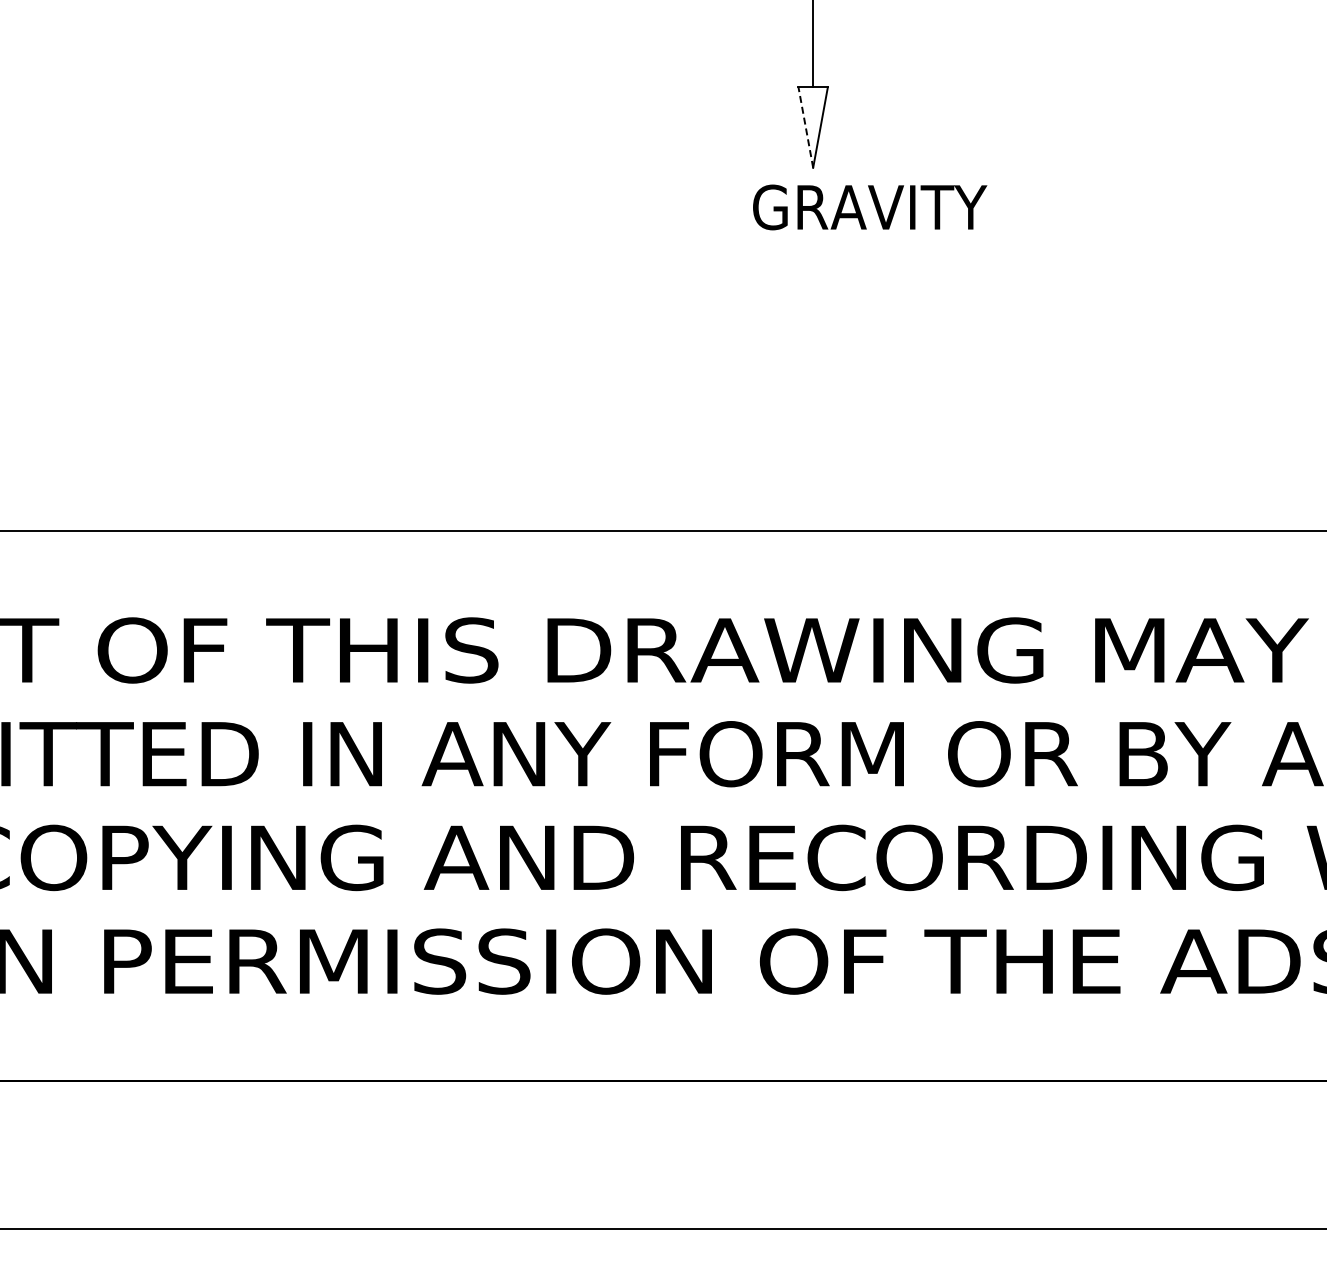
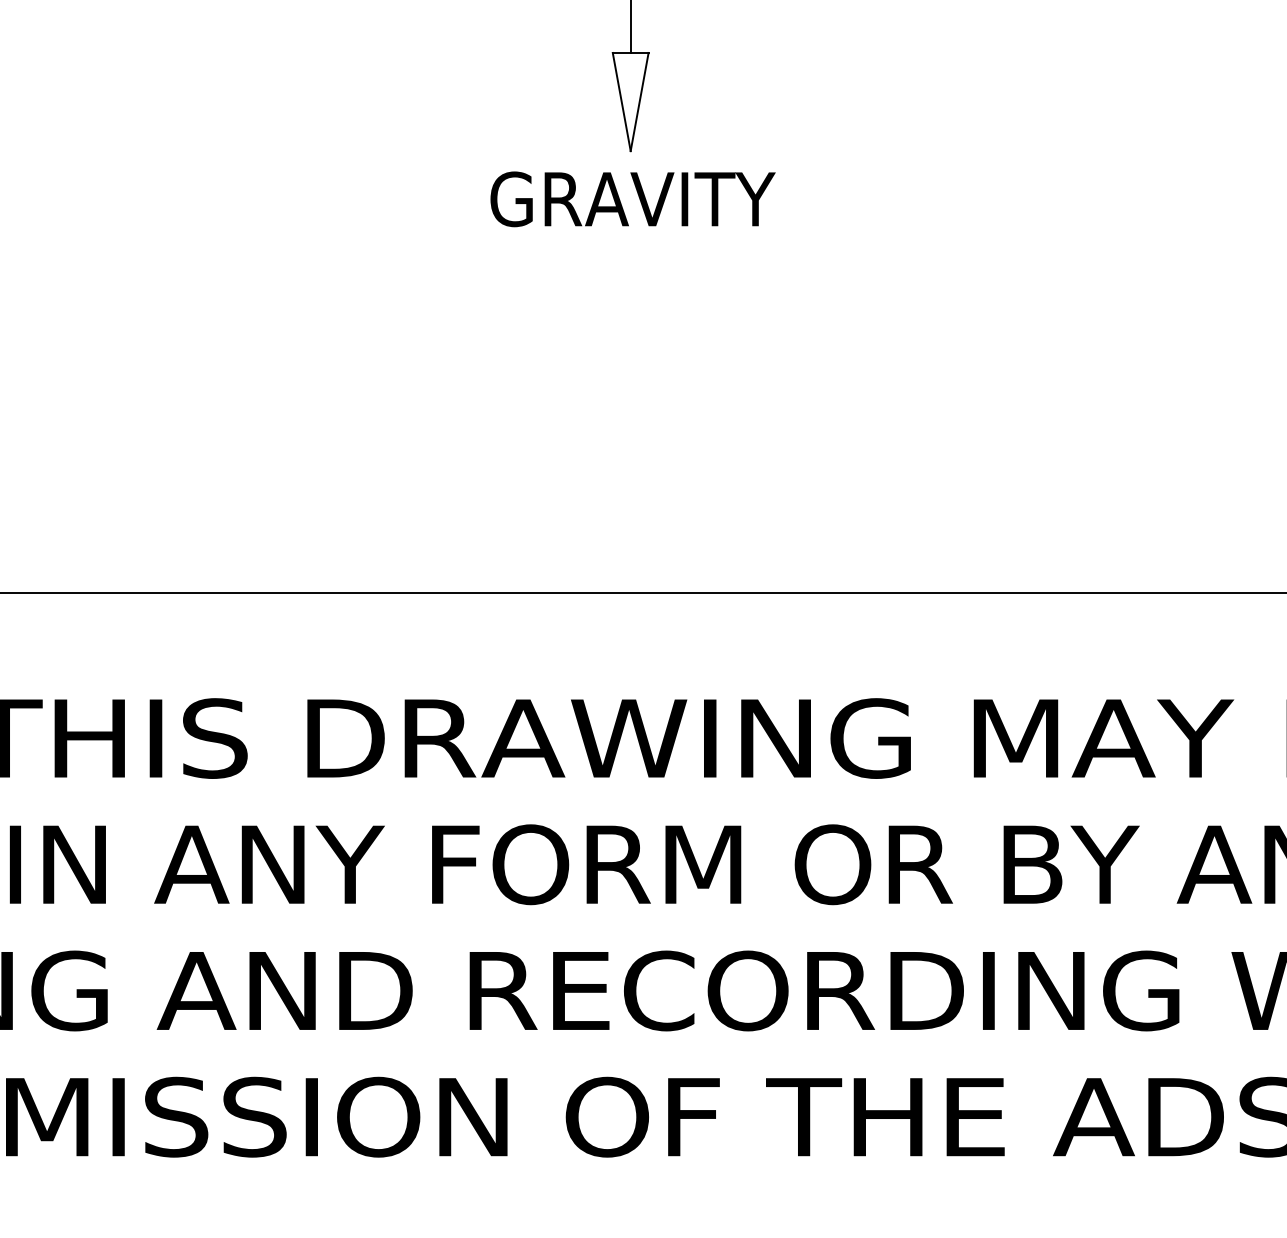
line: (805, 127) -> (621, 102), dashed -> solid
text: (870, 207) -> (633, 199), moved

